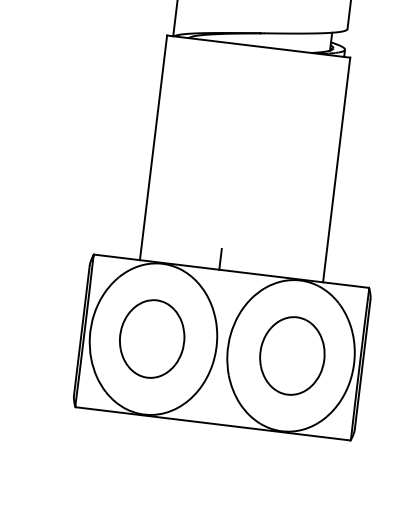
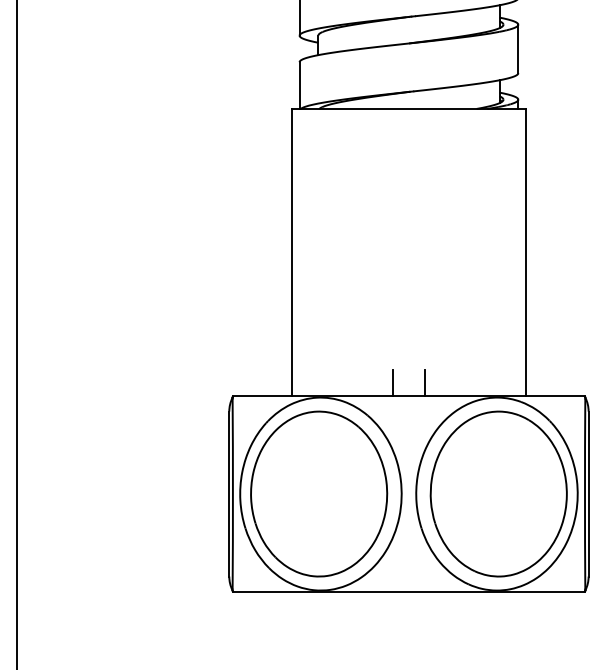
line: (244, 261) -> (424, 382), added
part: (152, 338) -> (319, 493), size x1.67
part: (292, 355) -> (498, 493), size x1.67

